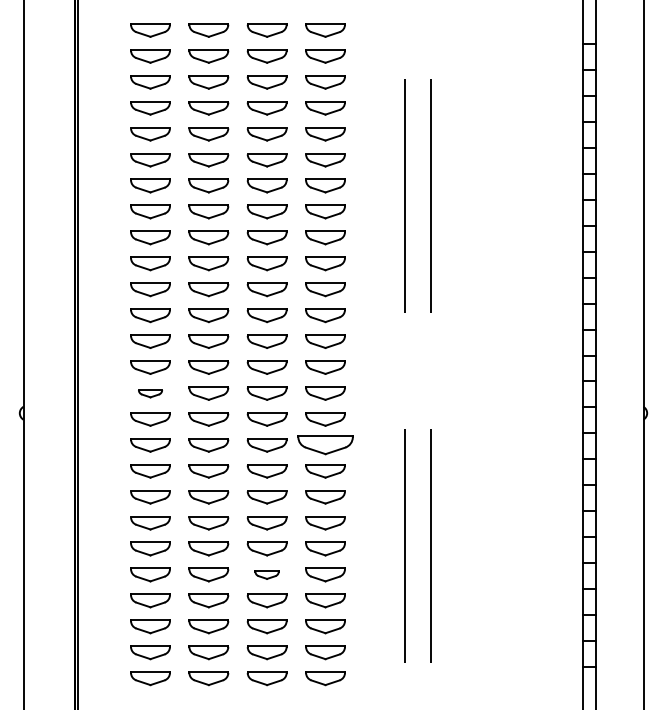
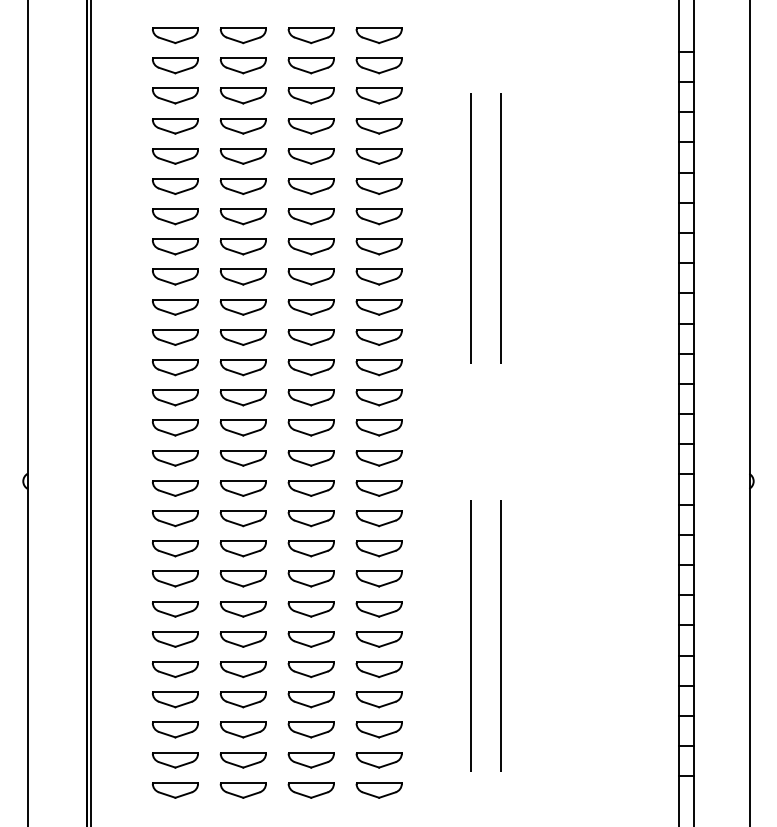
part: (150, 393) -> (175, 458), size x1.67
part: (324, 445) -> (378, 518), size x0.71
part: (266, 574) -> (310, 669), size x1.67

